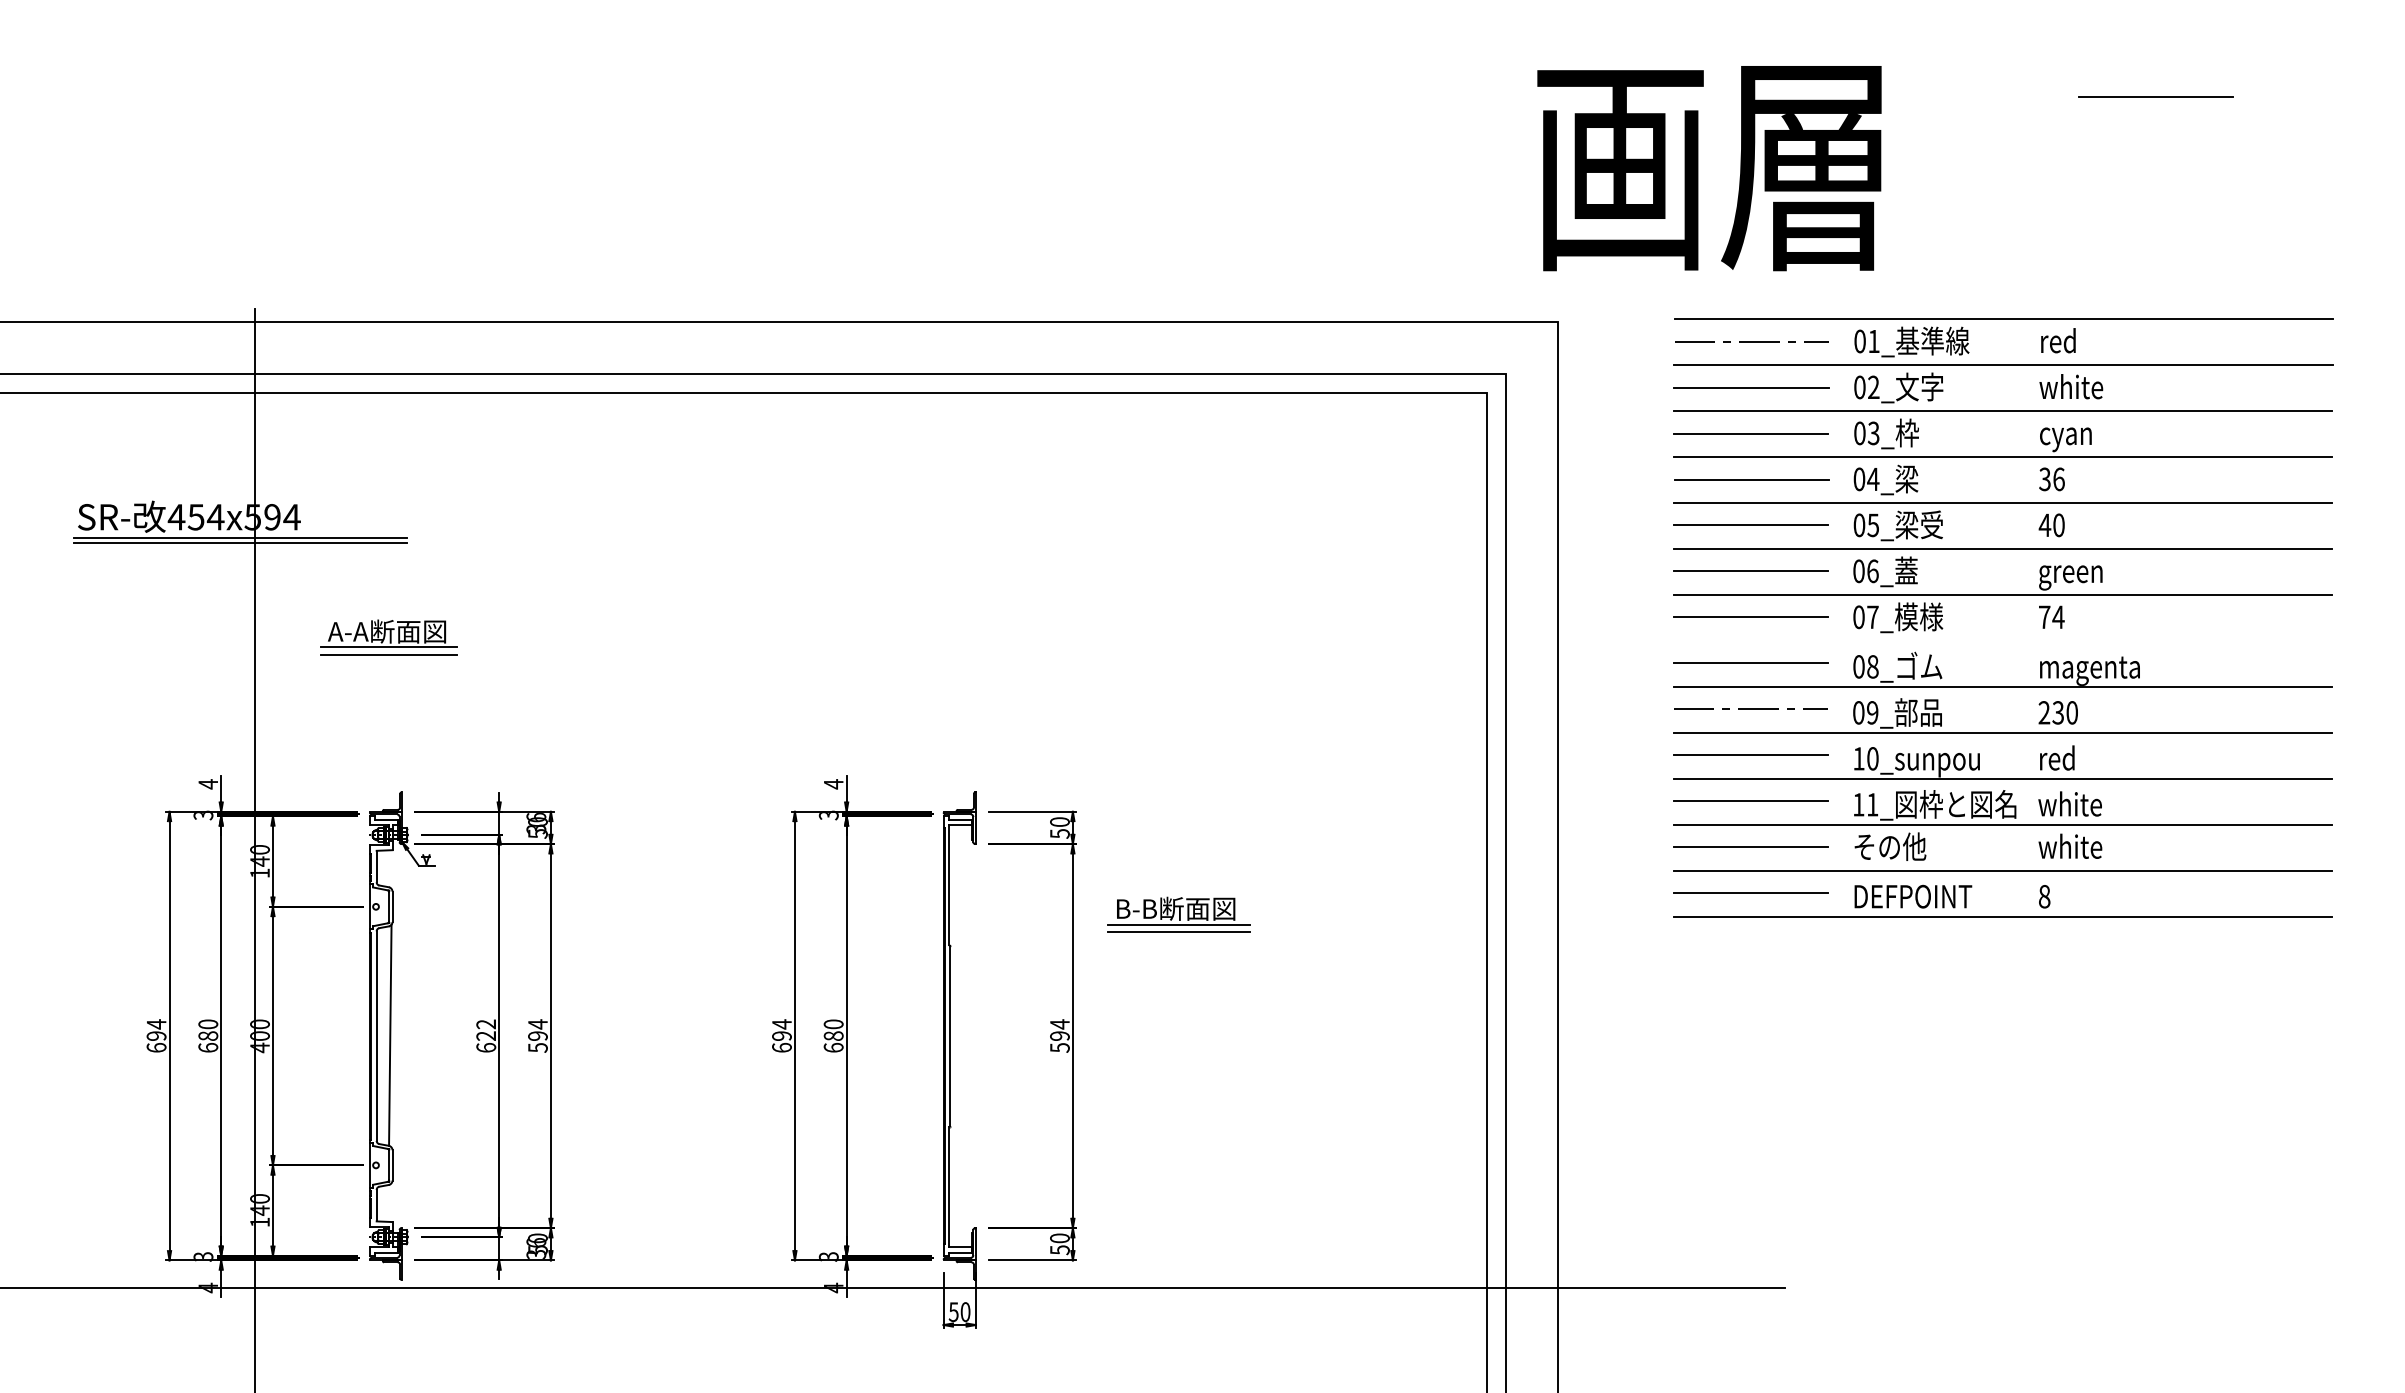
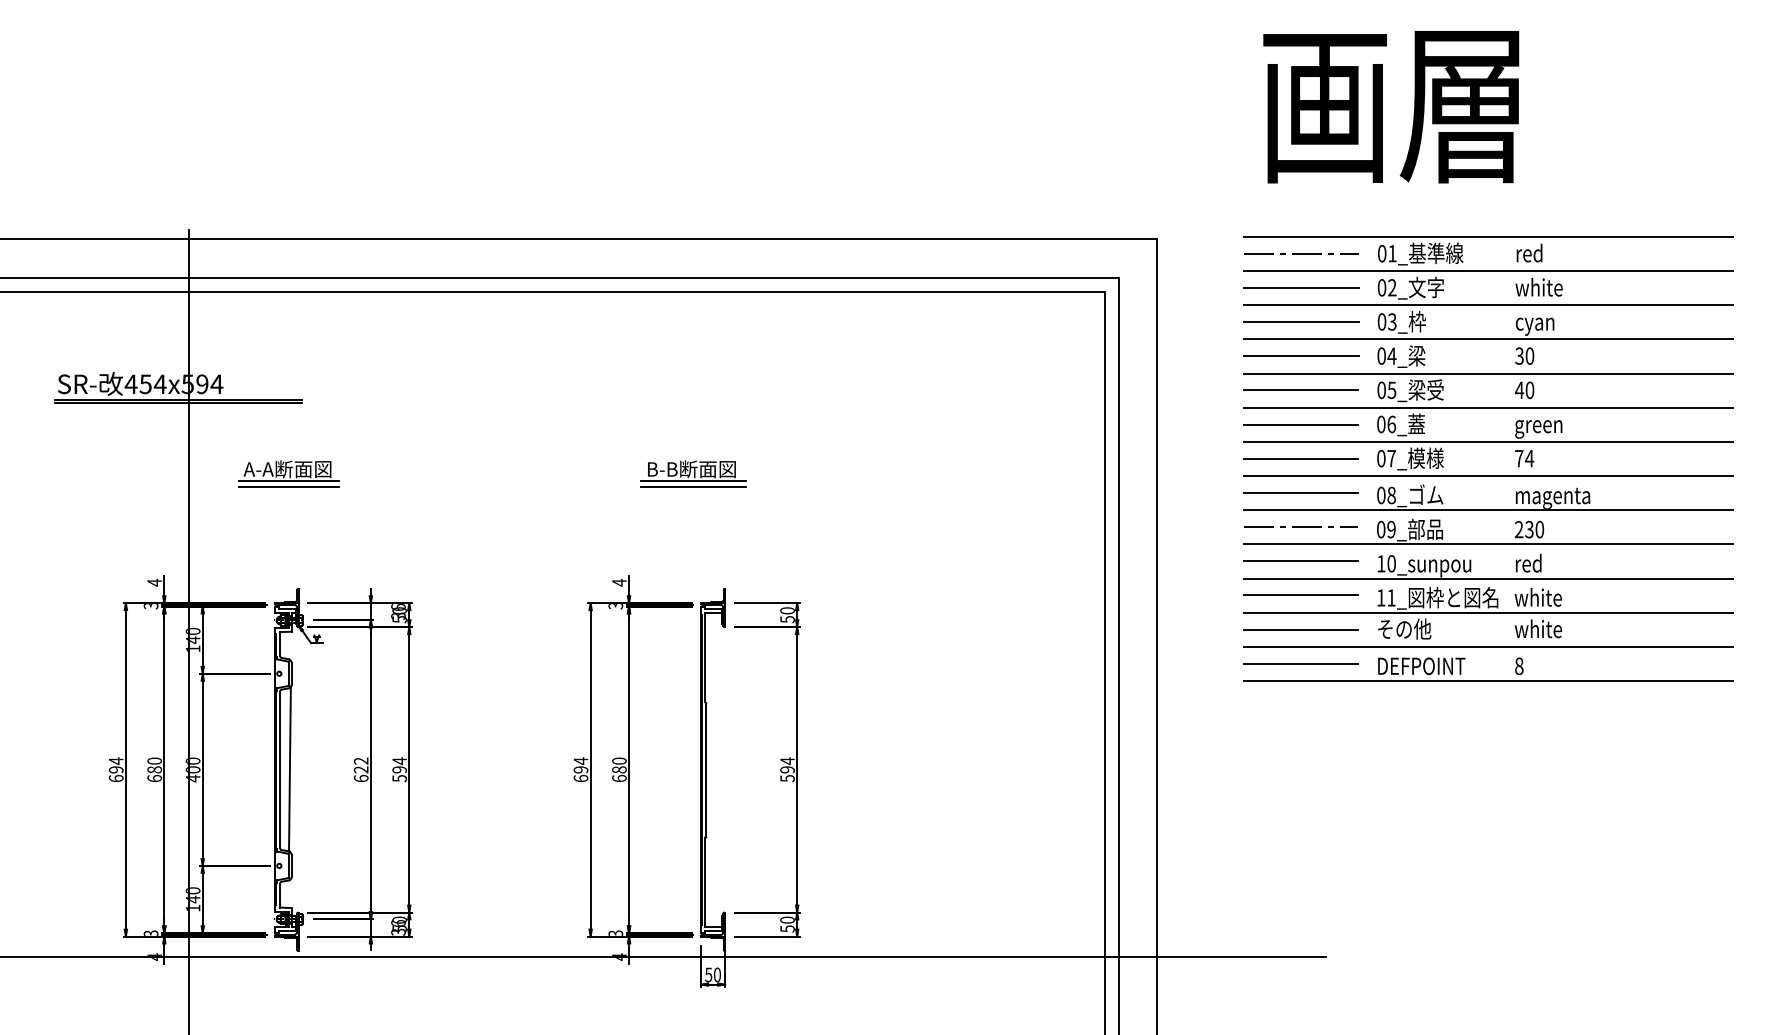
line: (2155, 96) -> (1601, 71), removed
text: (1709, 168) -> (1391, 107), moved
text: (2058, 478) -> (1529, 355), 36 -> 30
line: (2001, 641) -> (1487, 476), added
part: (1178, 914) -> (693, 473), moved

